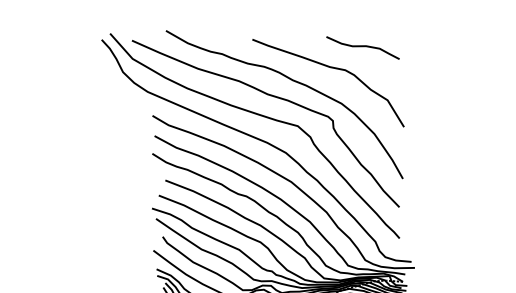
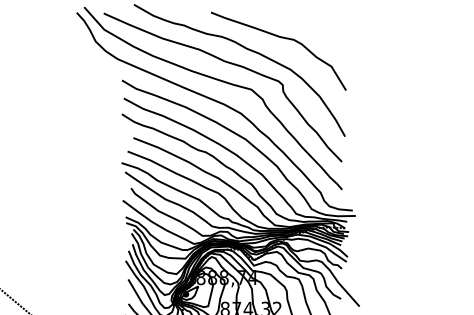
curve: (362, 47) -> (309, 19), removed

